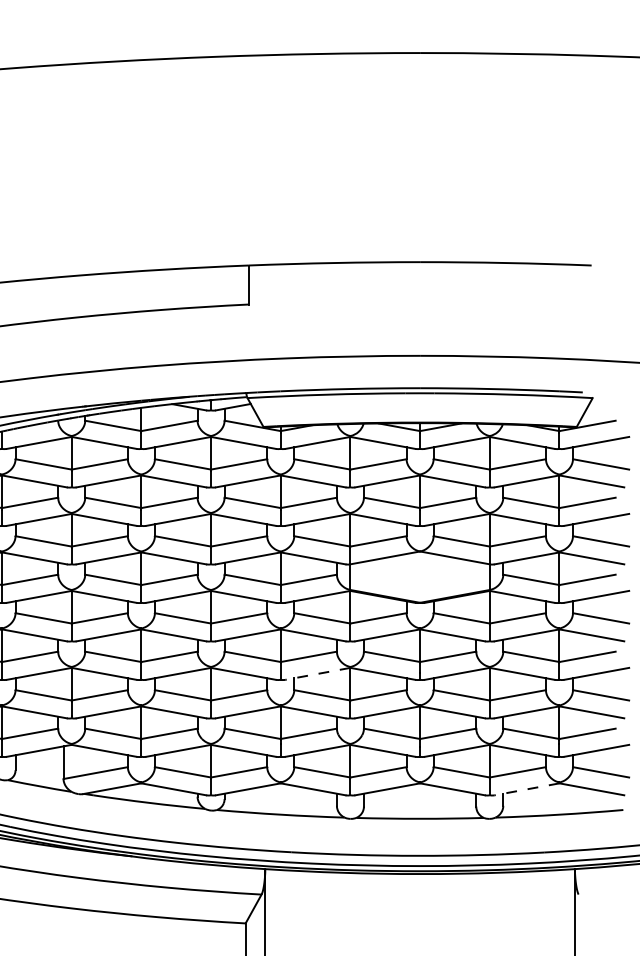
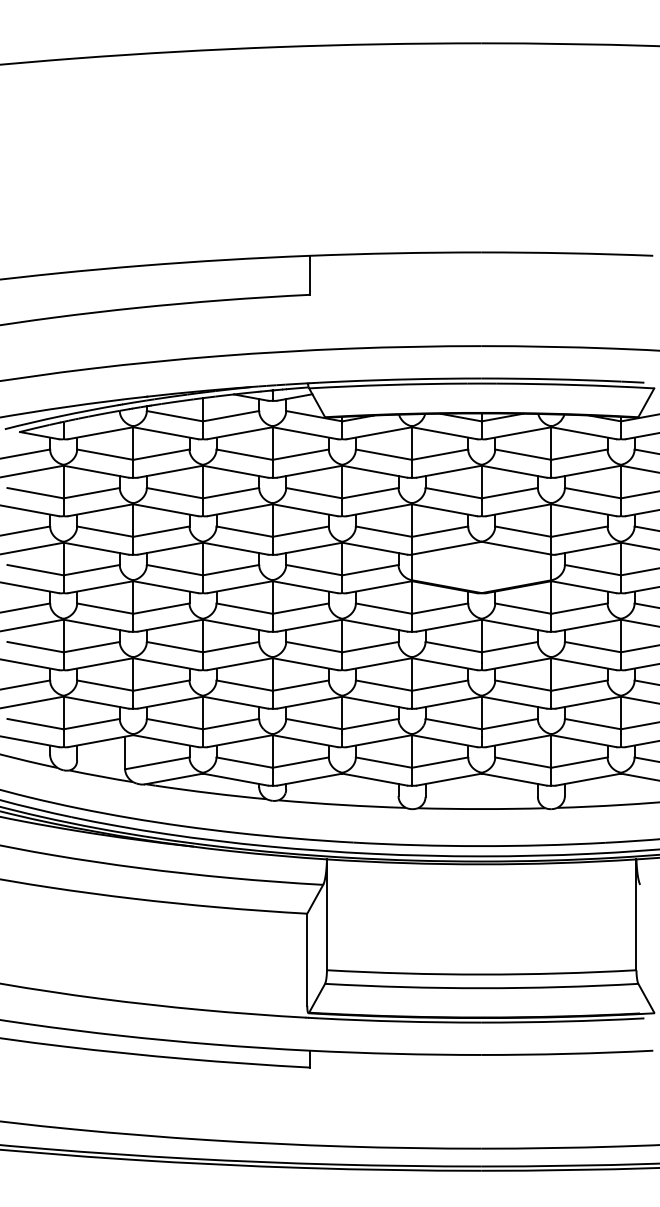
line: (317, 674) -> (379, 664), dashed -> solid
line: (526, 789) -> (588, 779), dashed -> solid

